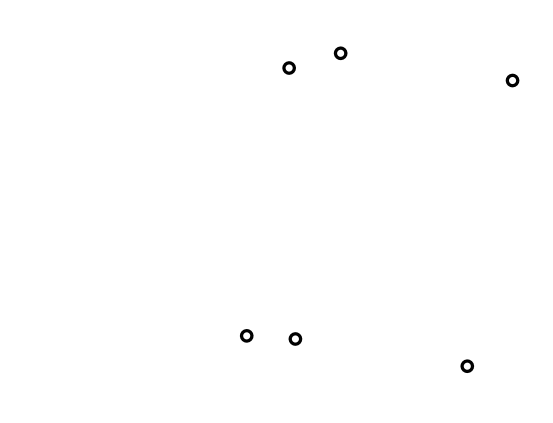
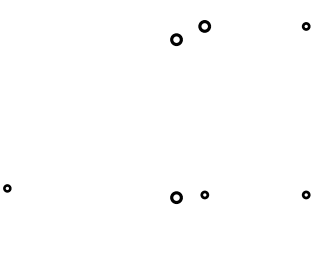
part: (340, 53) -> (204, 26), size x1.6
part: (289, 67) -> (176, 39), size x1.6
part: (246, 335) -> (176, 197), size x1.6

